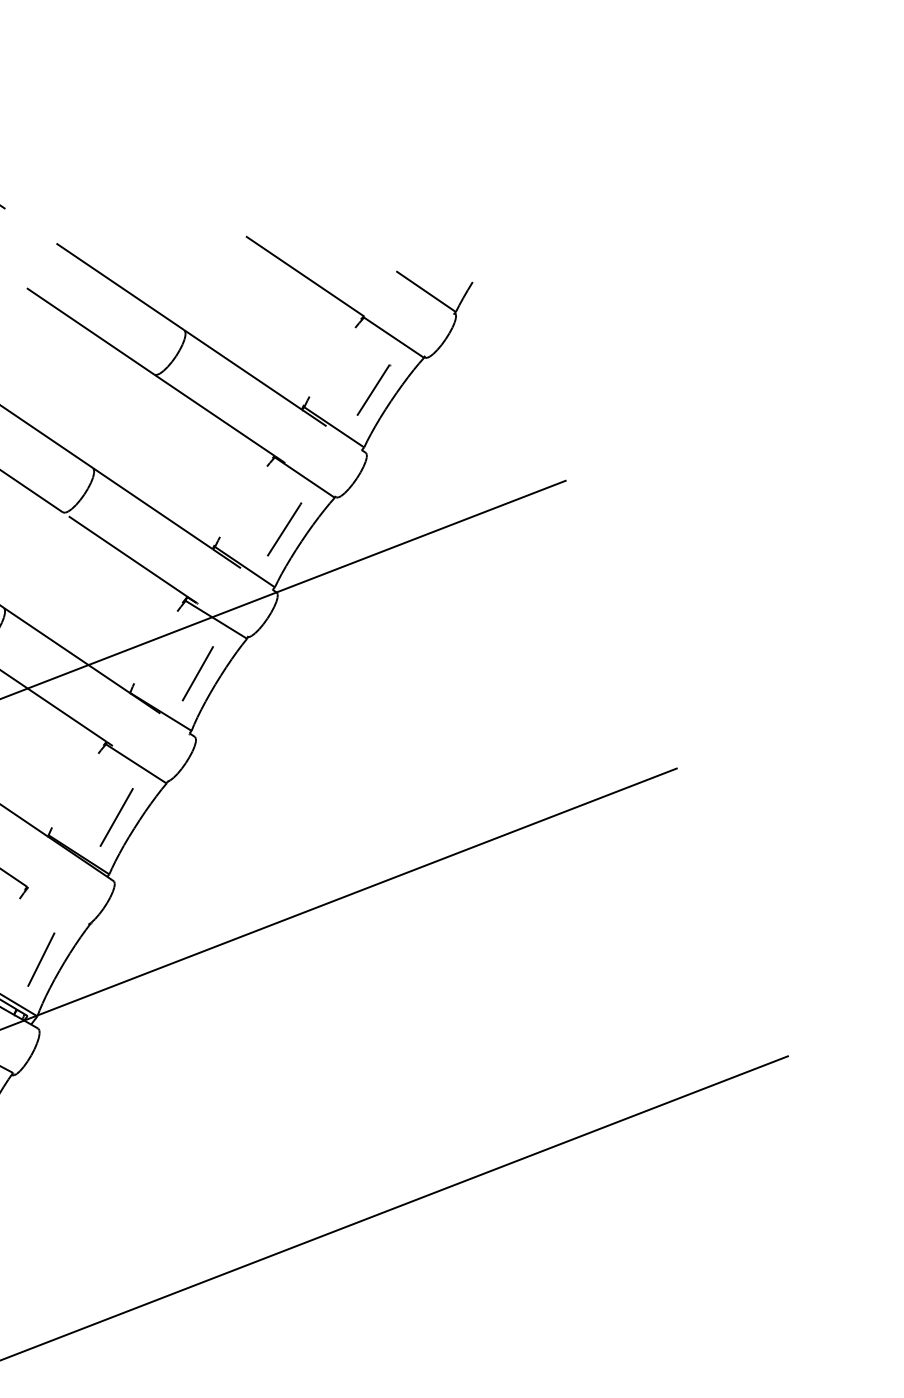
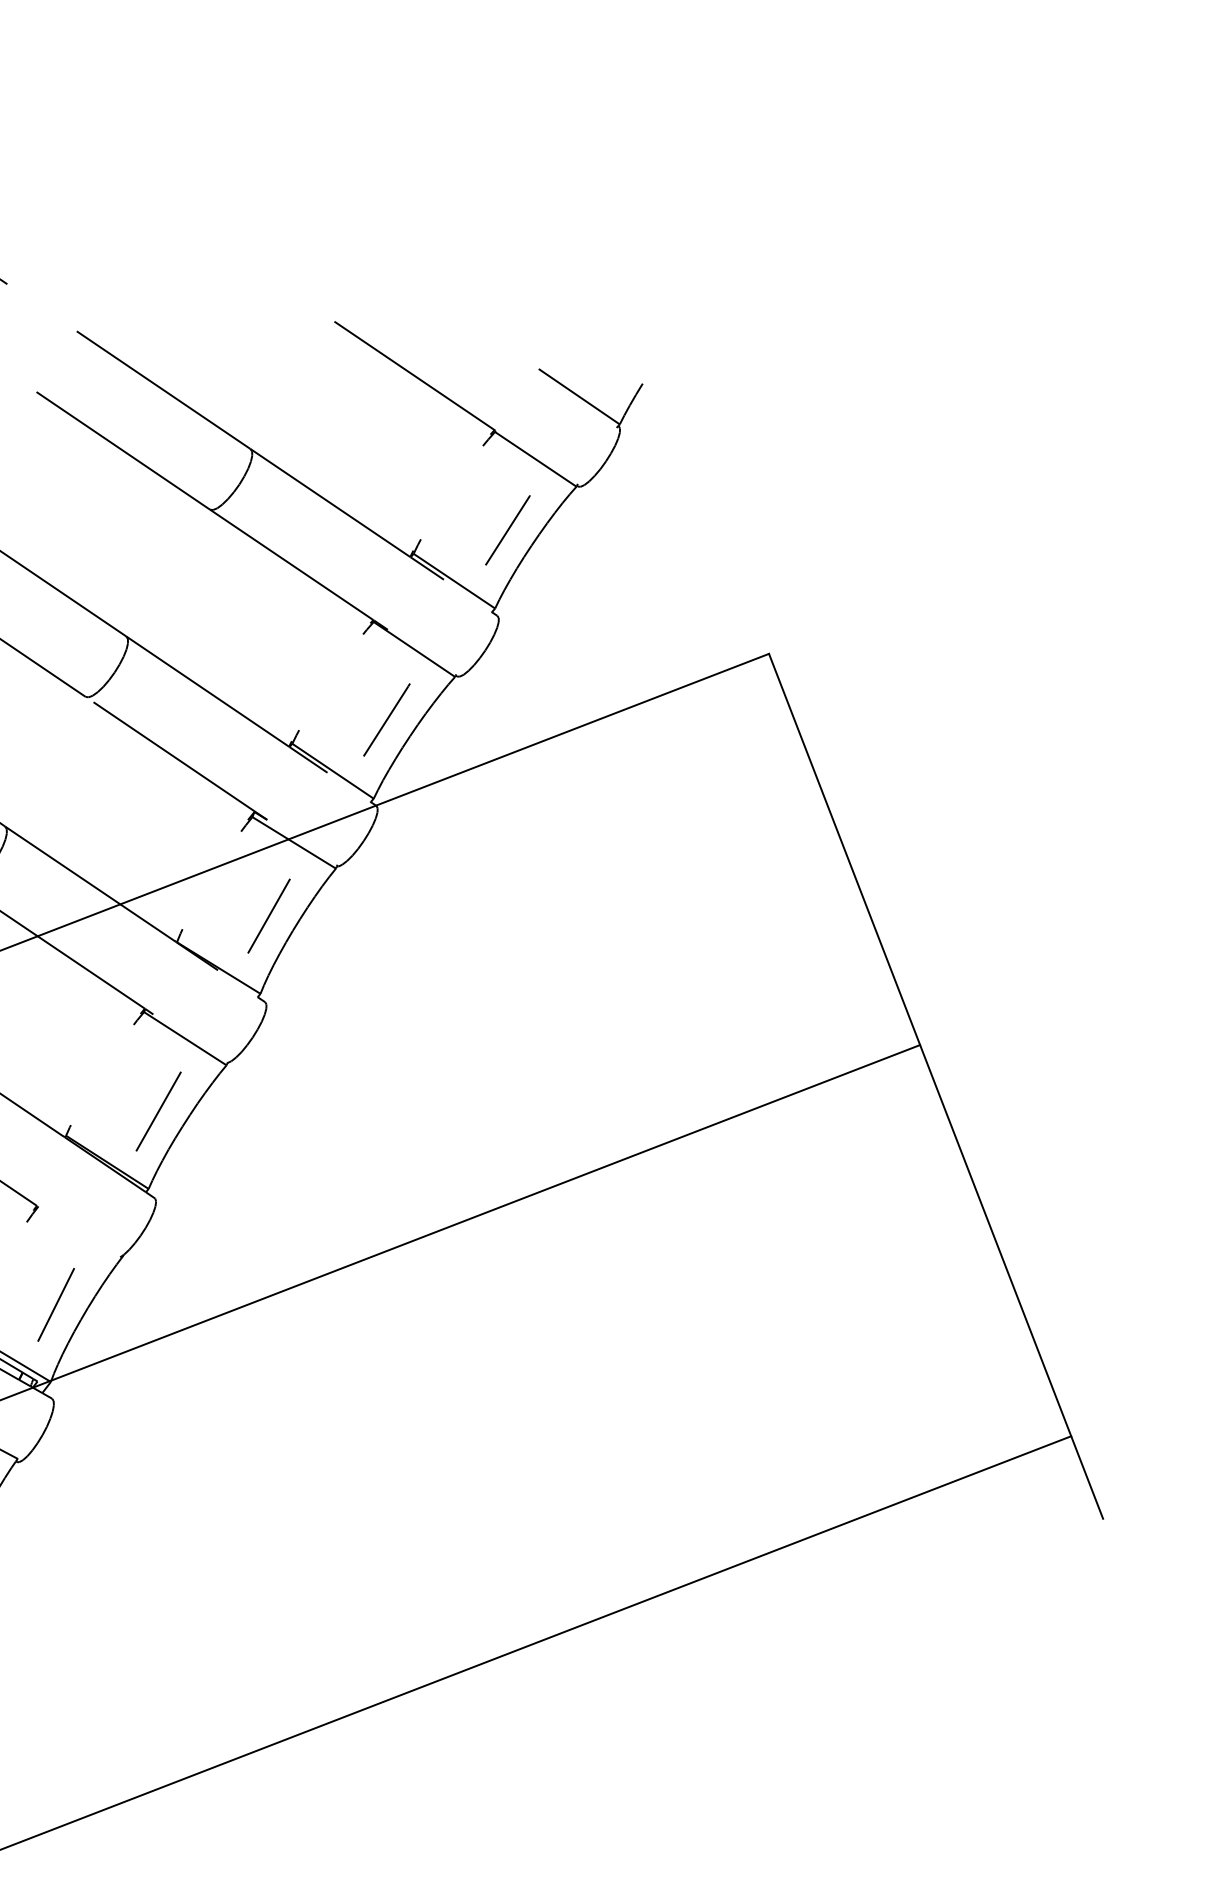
line: (688, 798) -> (936, 1085), added

